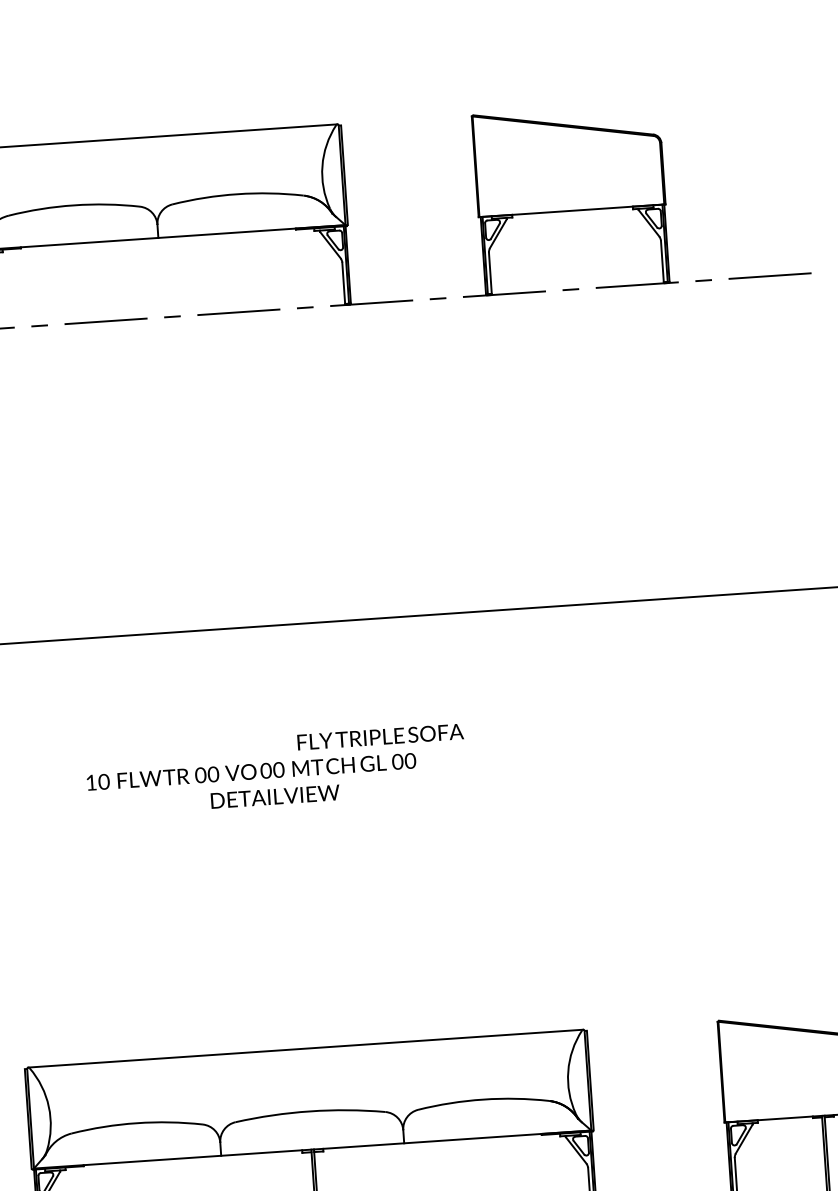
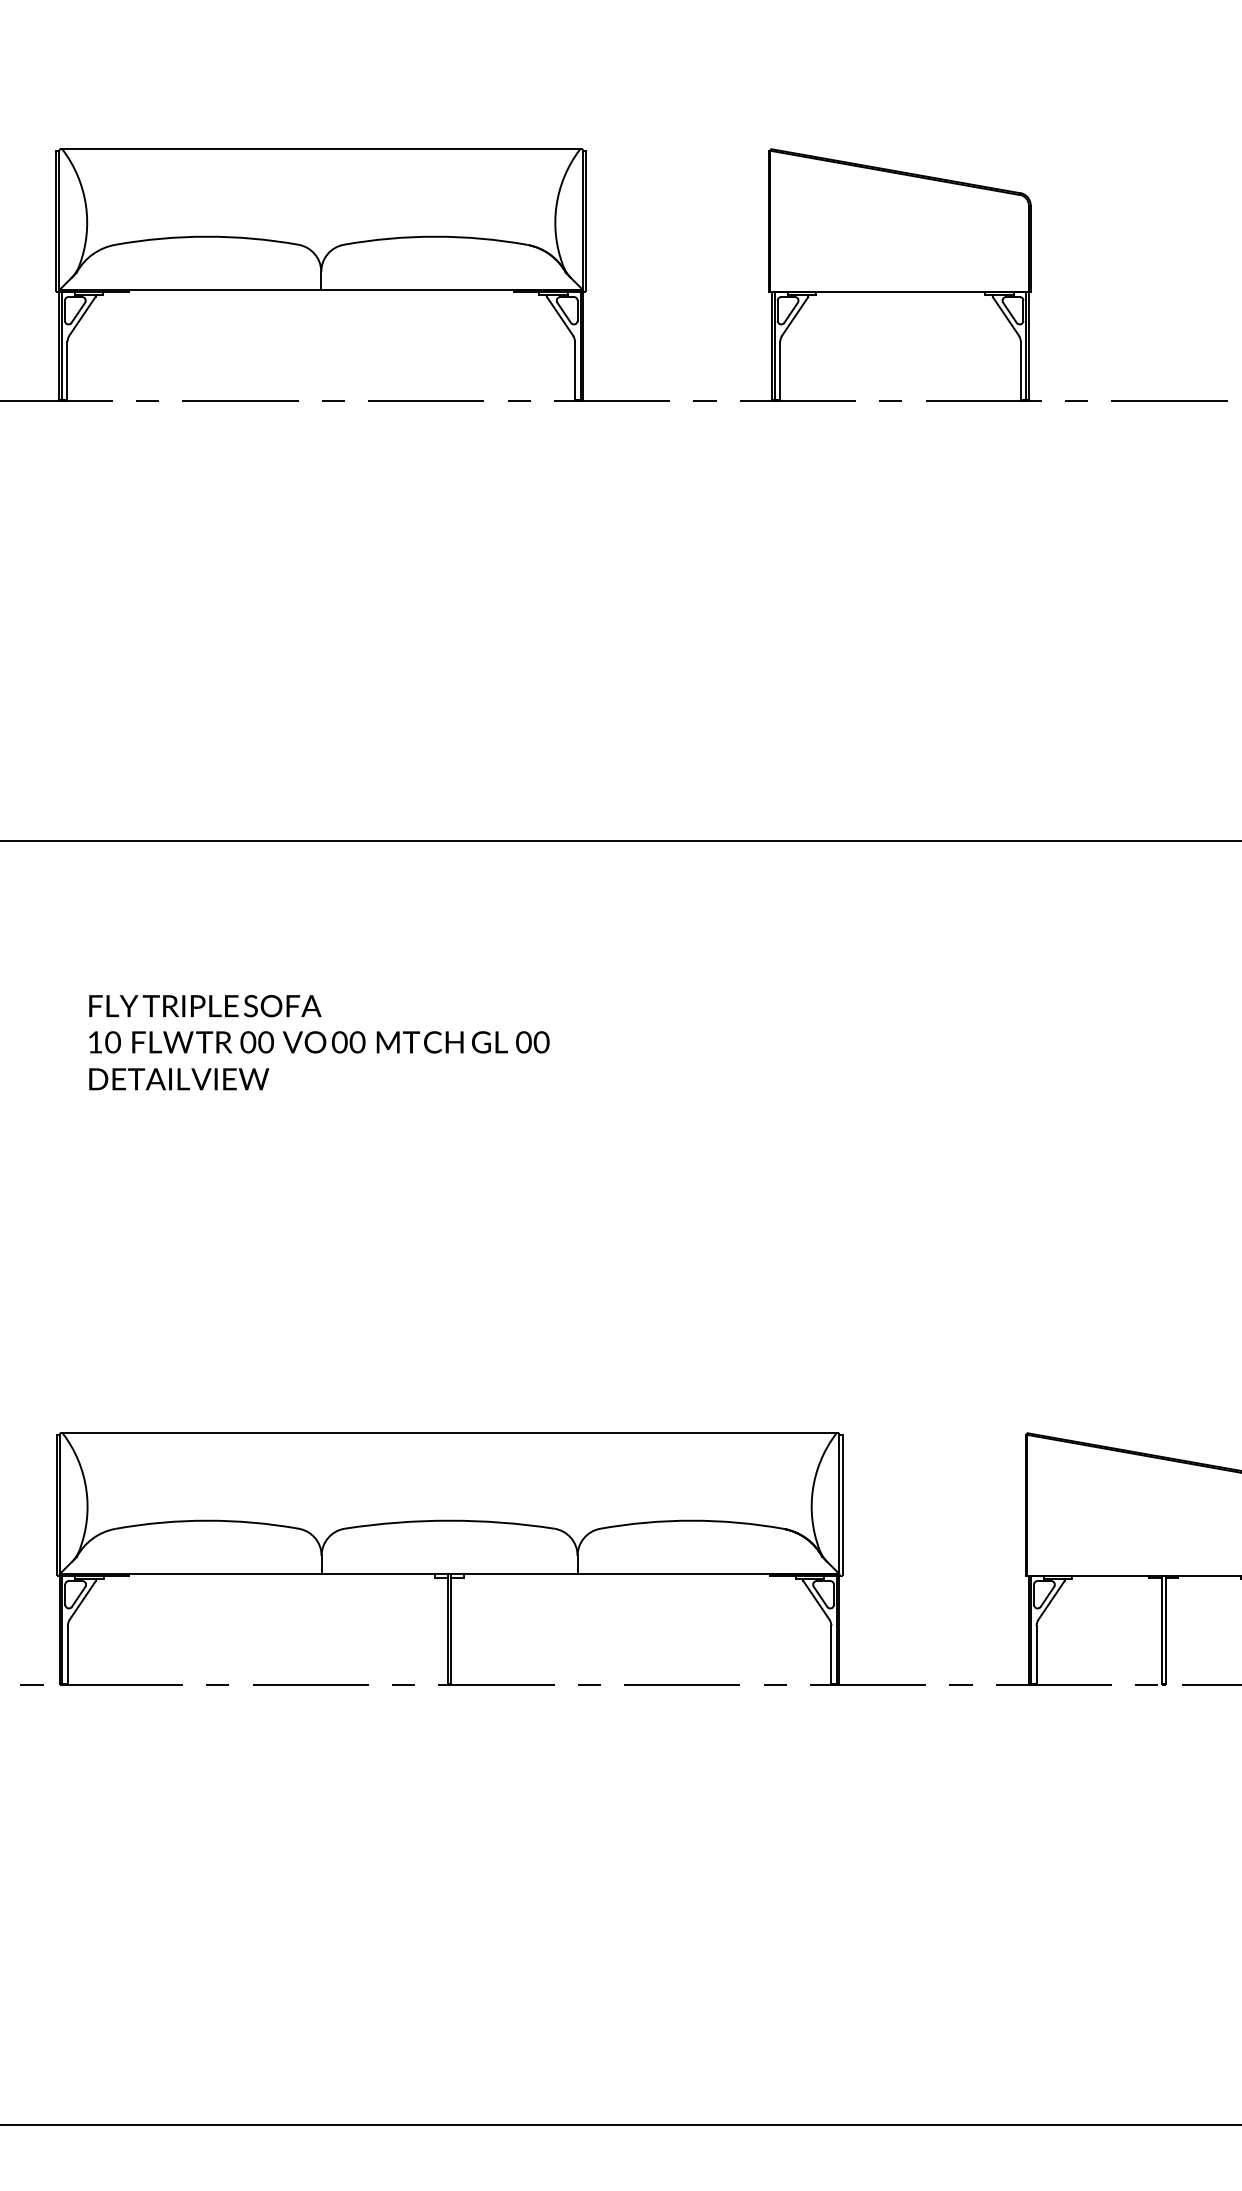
text: (380, 737) -> (205, 1006), moved
text: (251, 771) -> (319, 1042), moved
text: (275, 796) -> (179, 1079), moved

